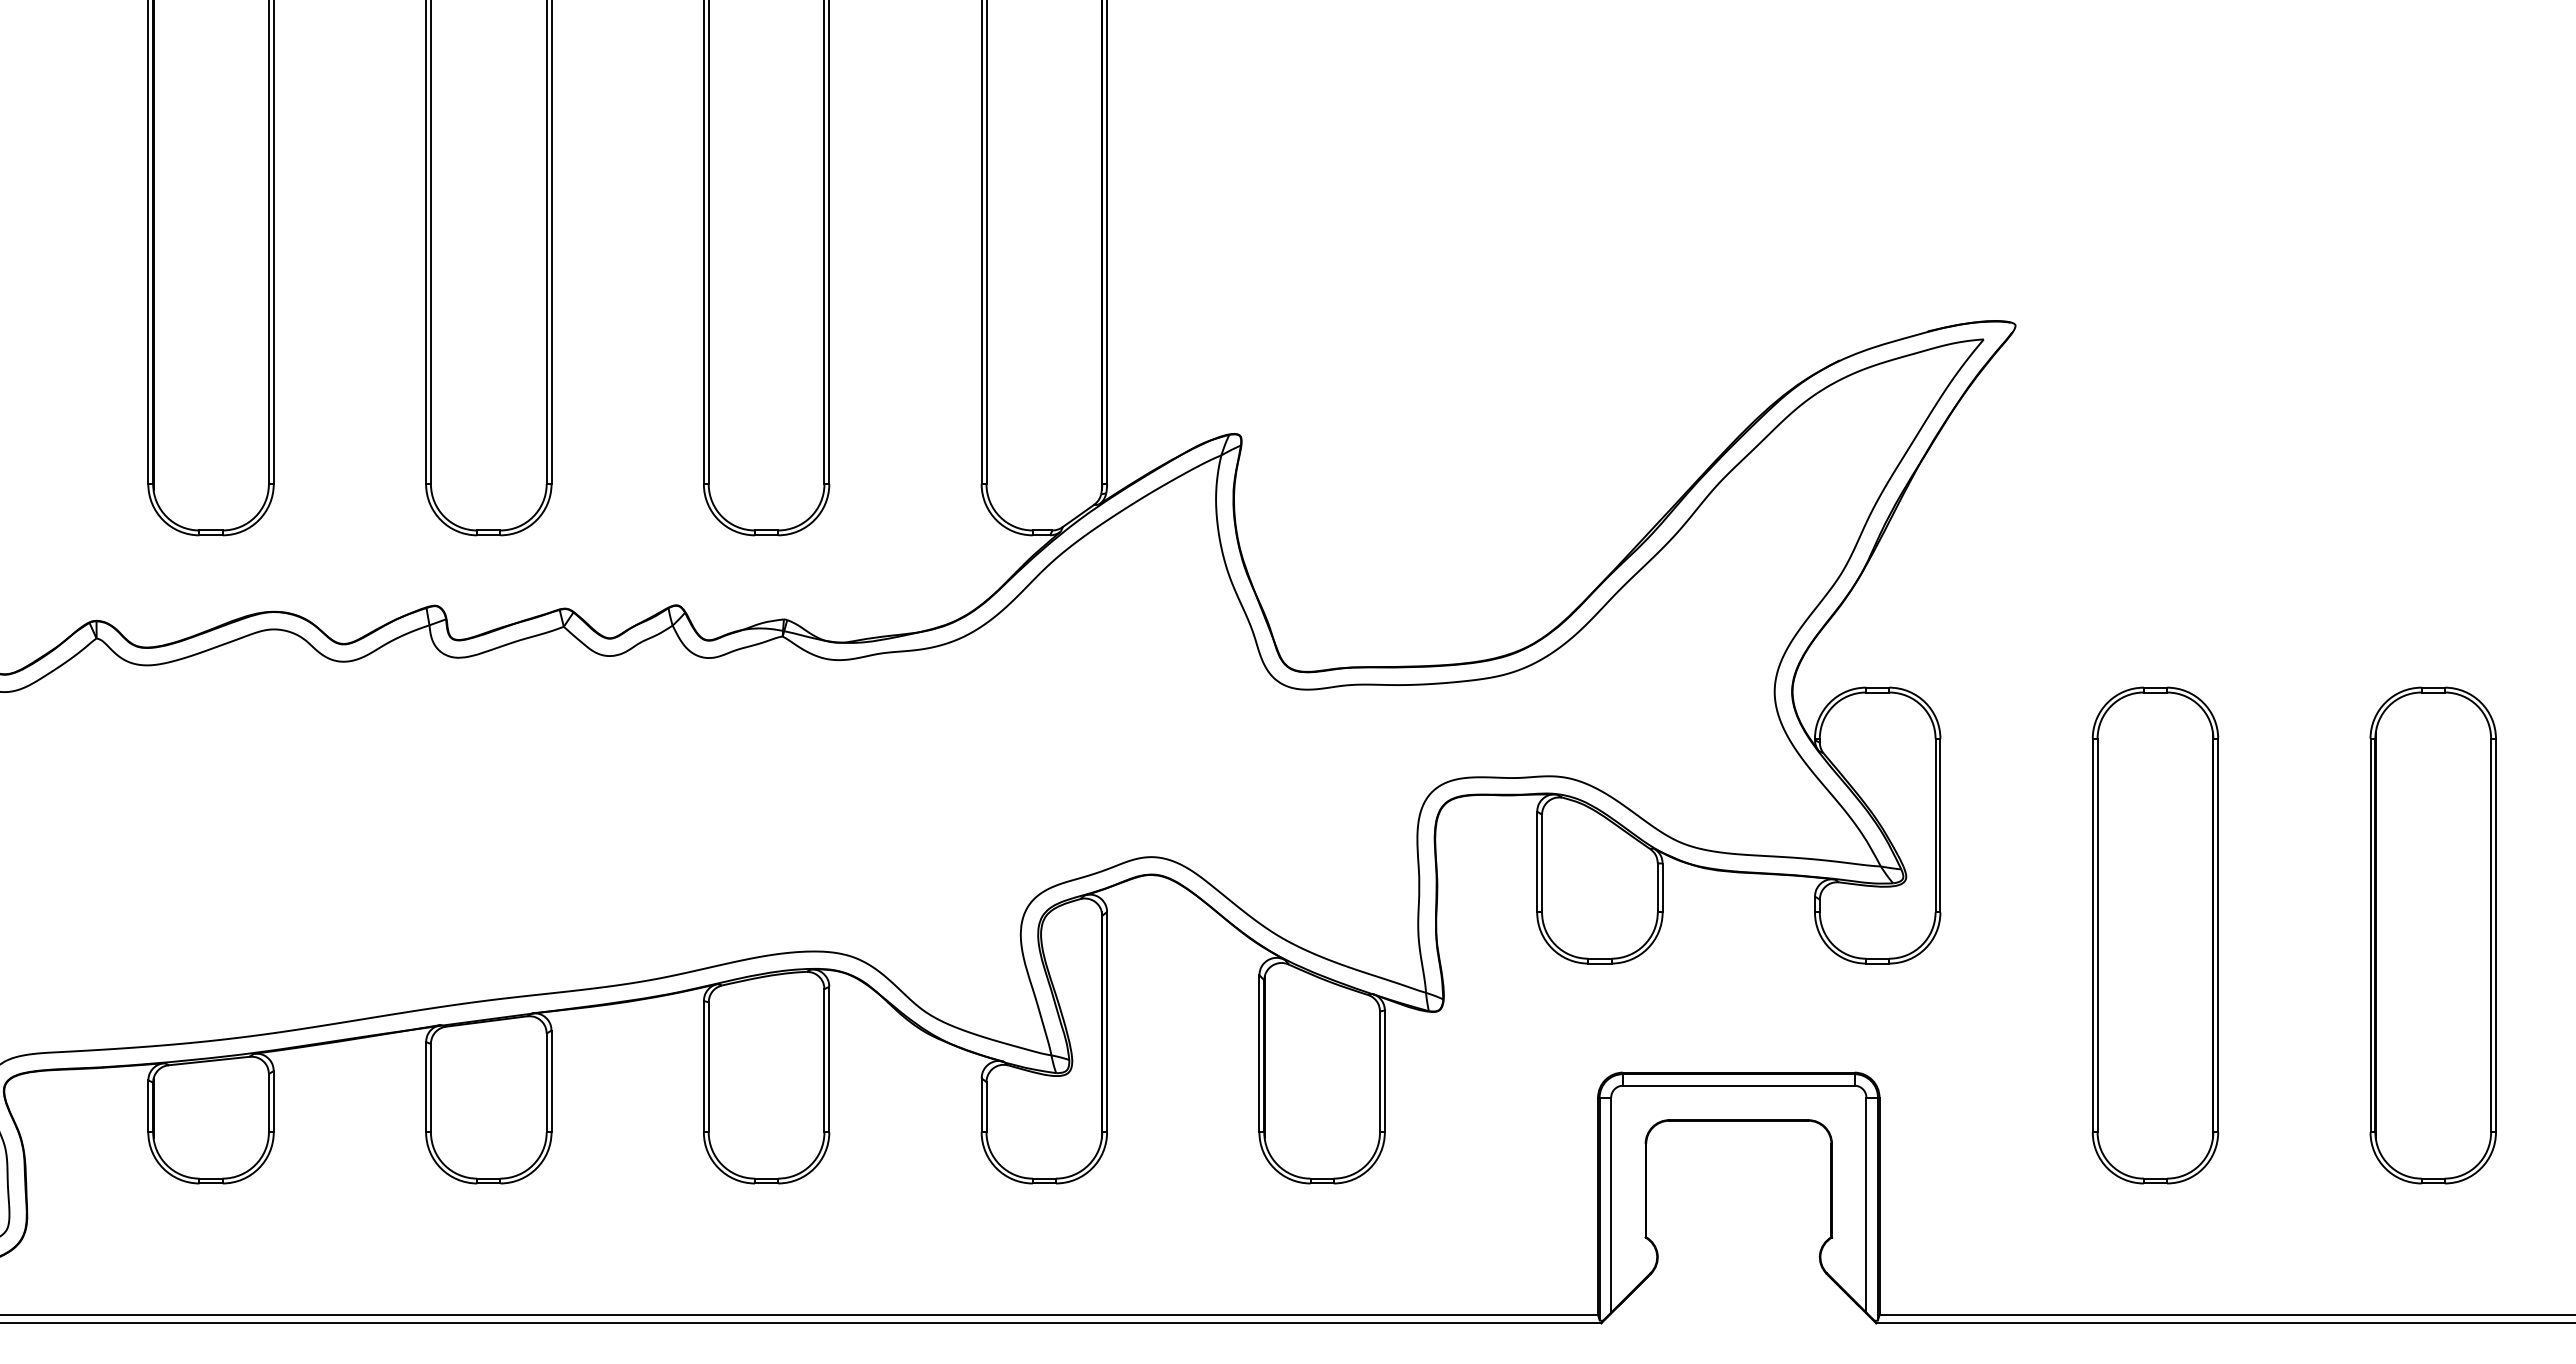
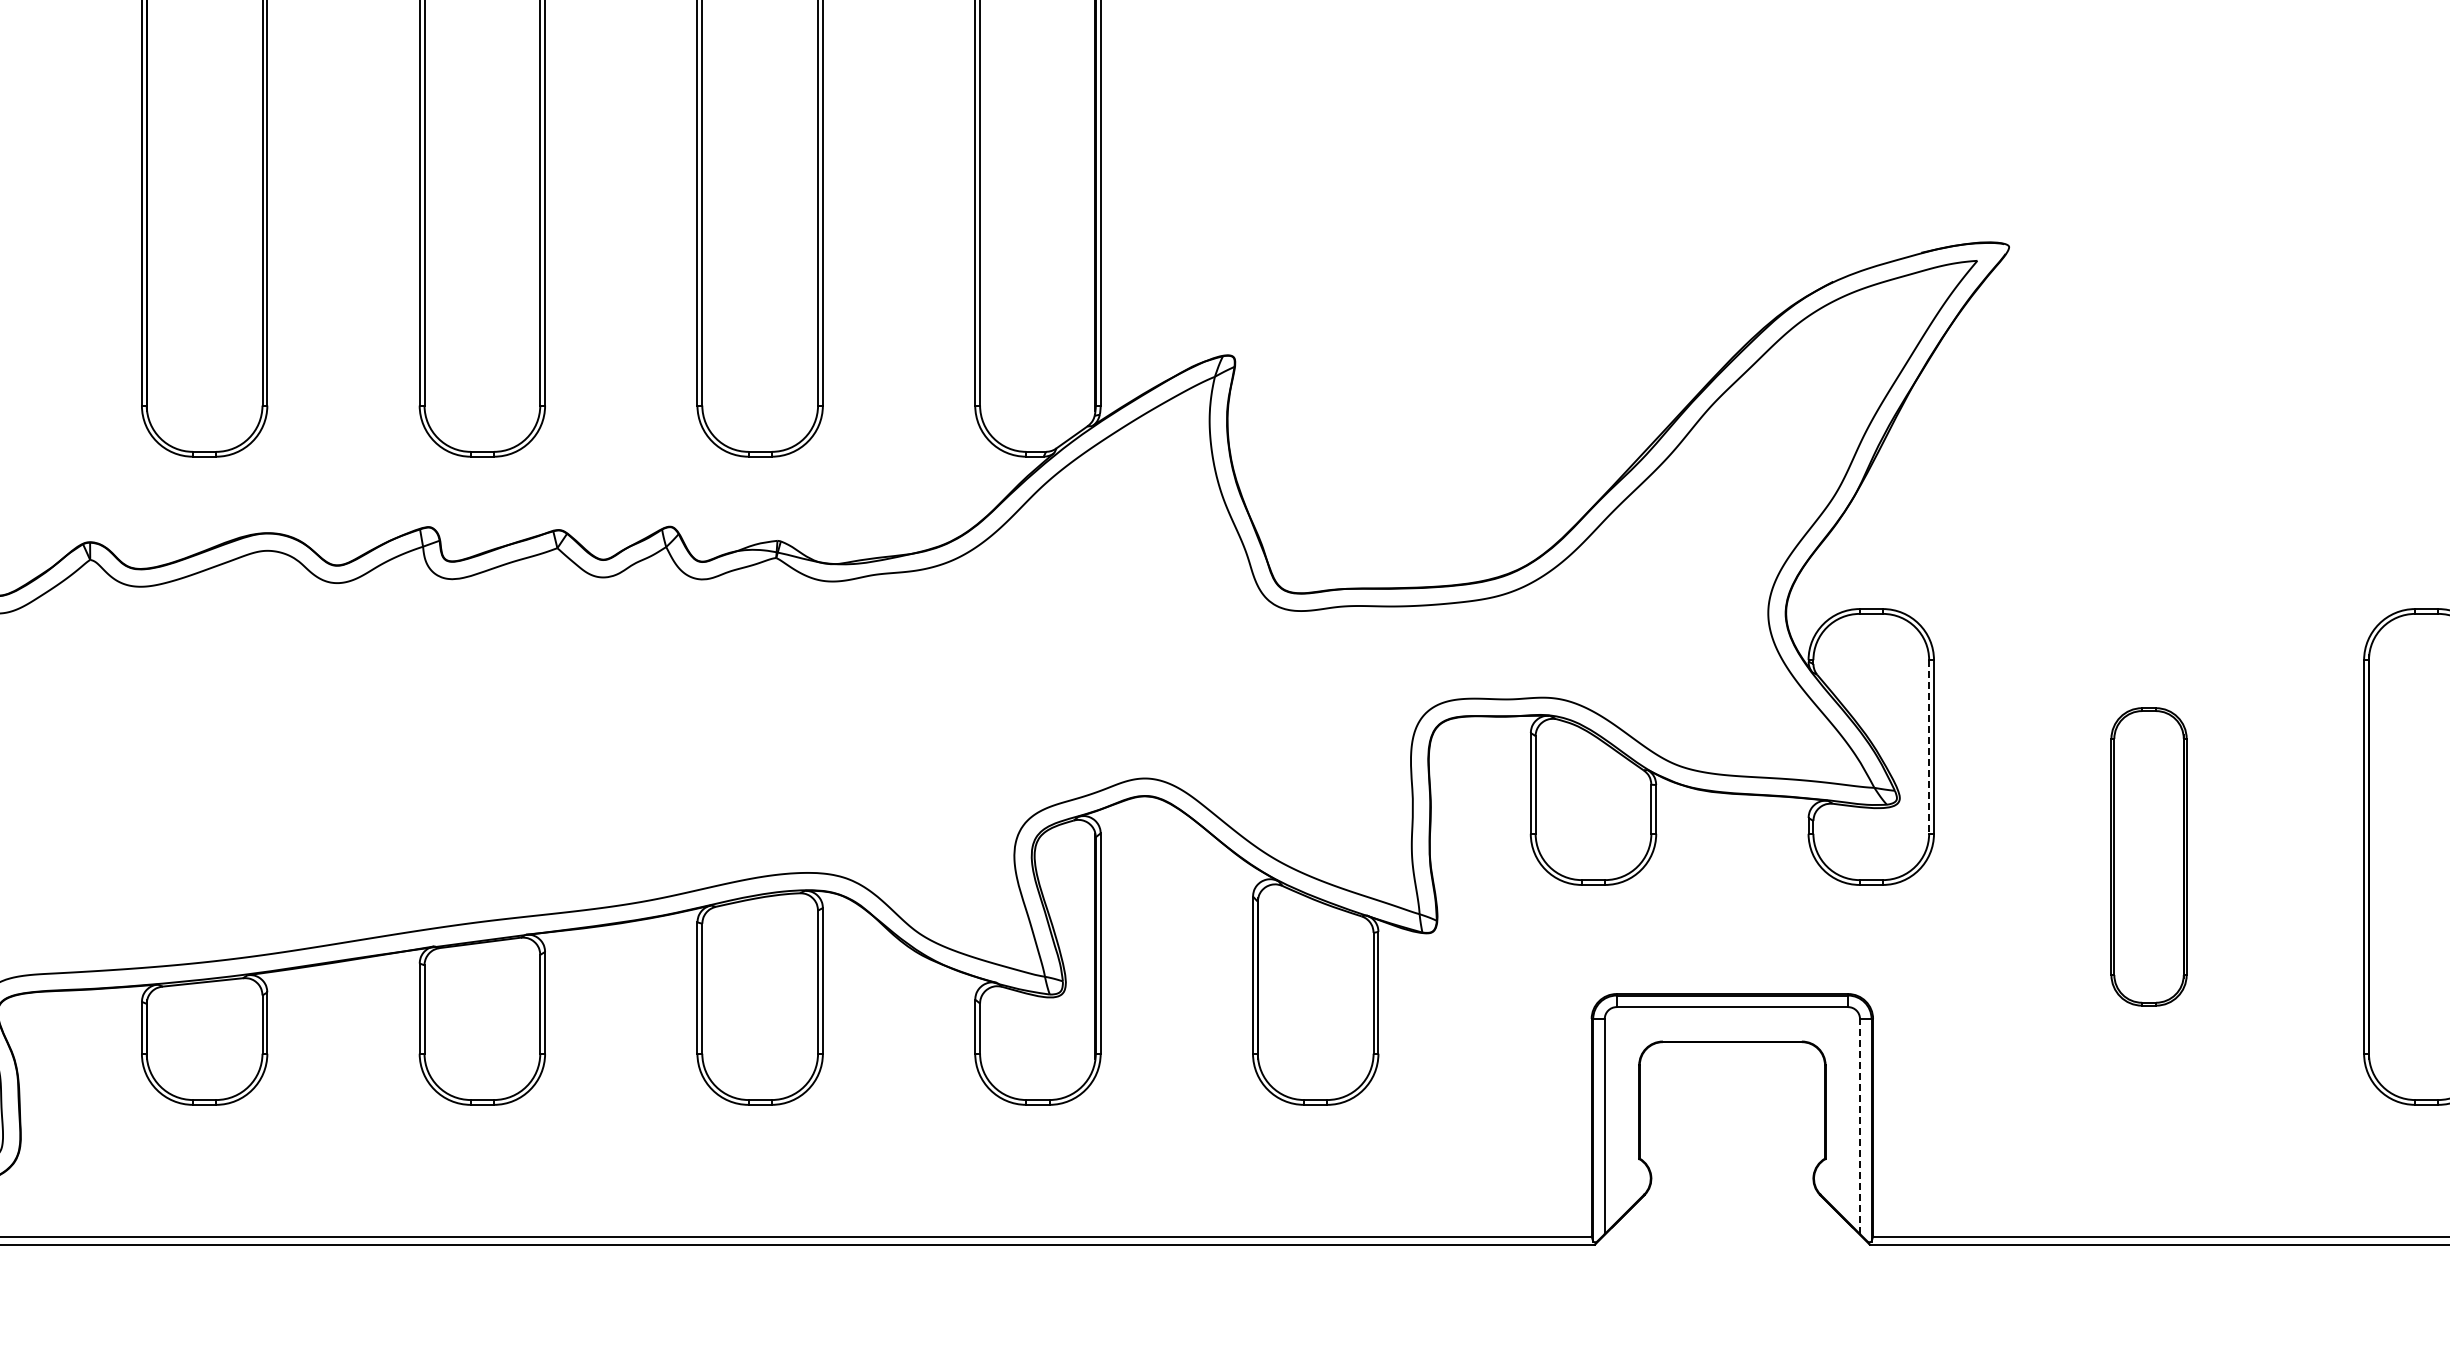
line: (1935, 825) -> (1929, 746), solid -> dashed
part: (2155, 935) -> (2149, 856), size x0.6
line: (1866, 1205) -> (1860, 1126), solid -> dashed

